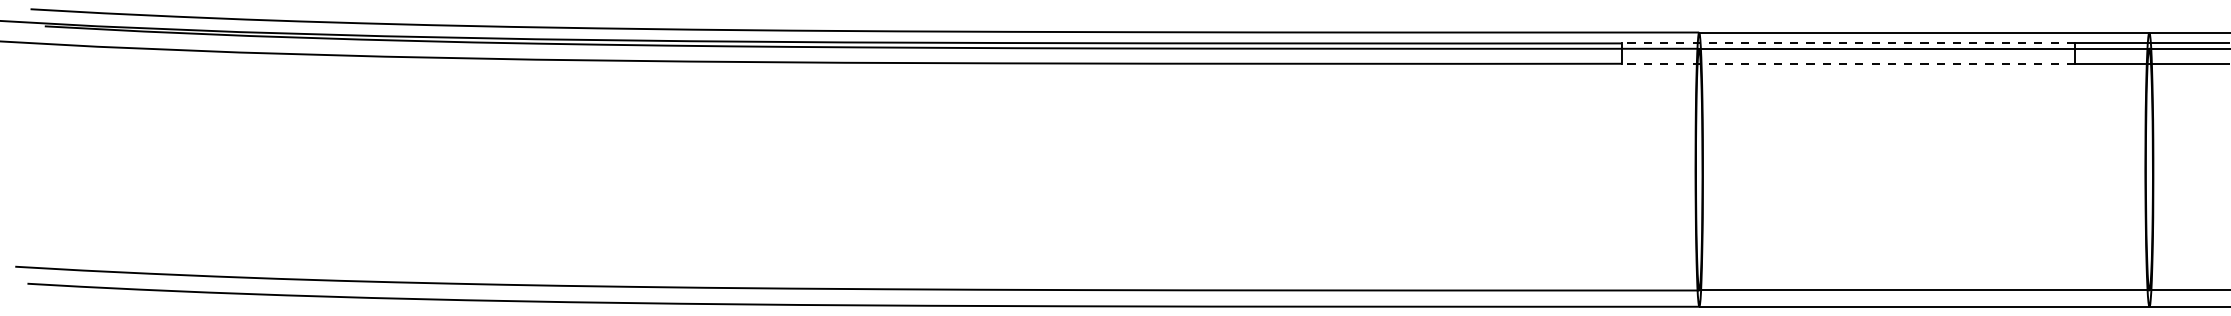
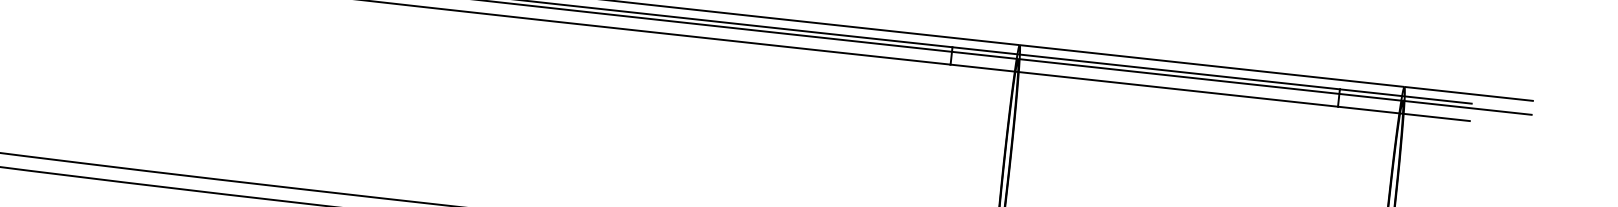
line: (1848, 43) -> (1146, 68), dashed -> solid
line: (1848, 63) -> (1144, 85), dashed -> solid

